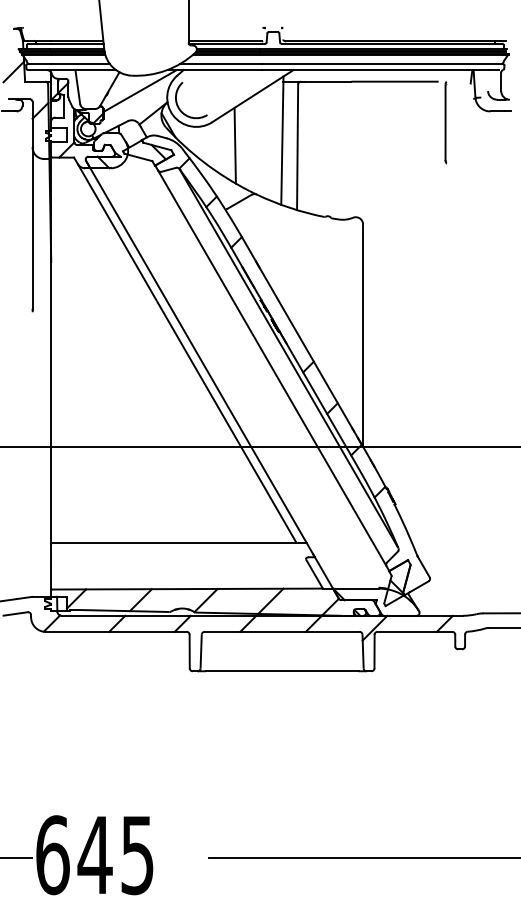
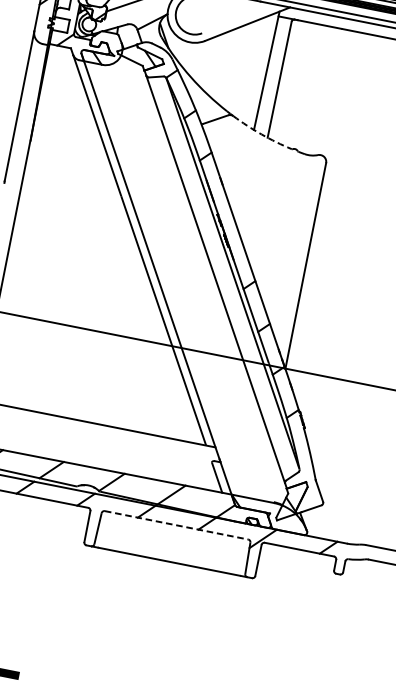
line: (234, 145) -> (221, 66), removed
arc: (290, 207) -> (262, 134), solid -> dashed
line: (282, 631) -> (176, 525), solid -> dashed

